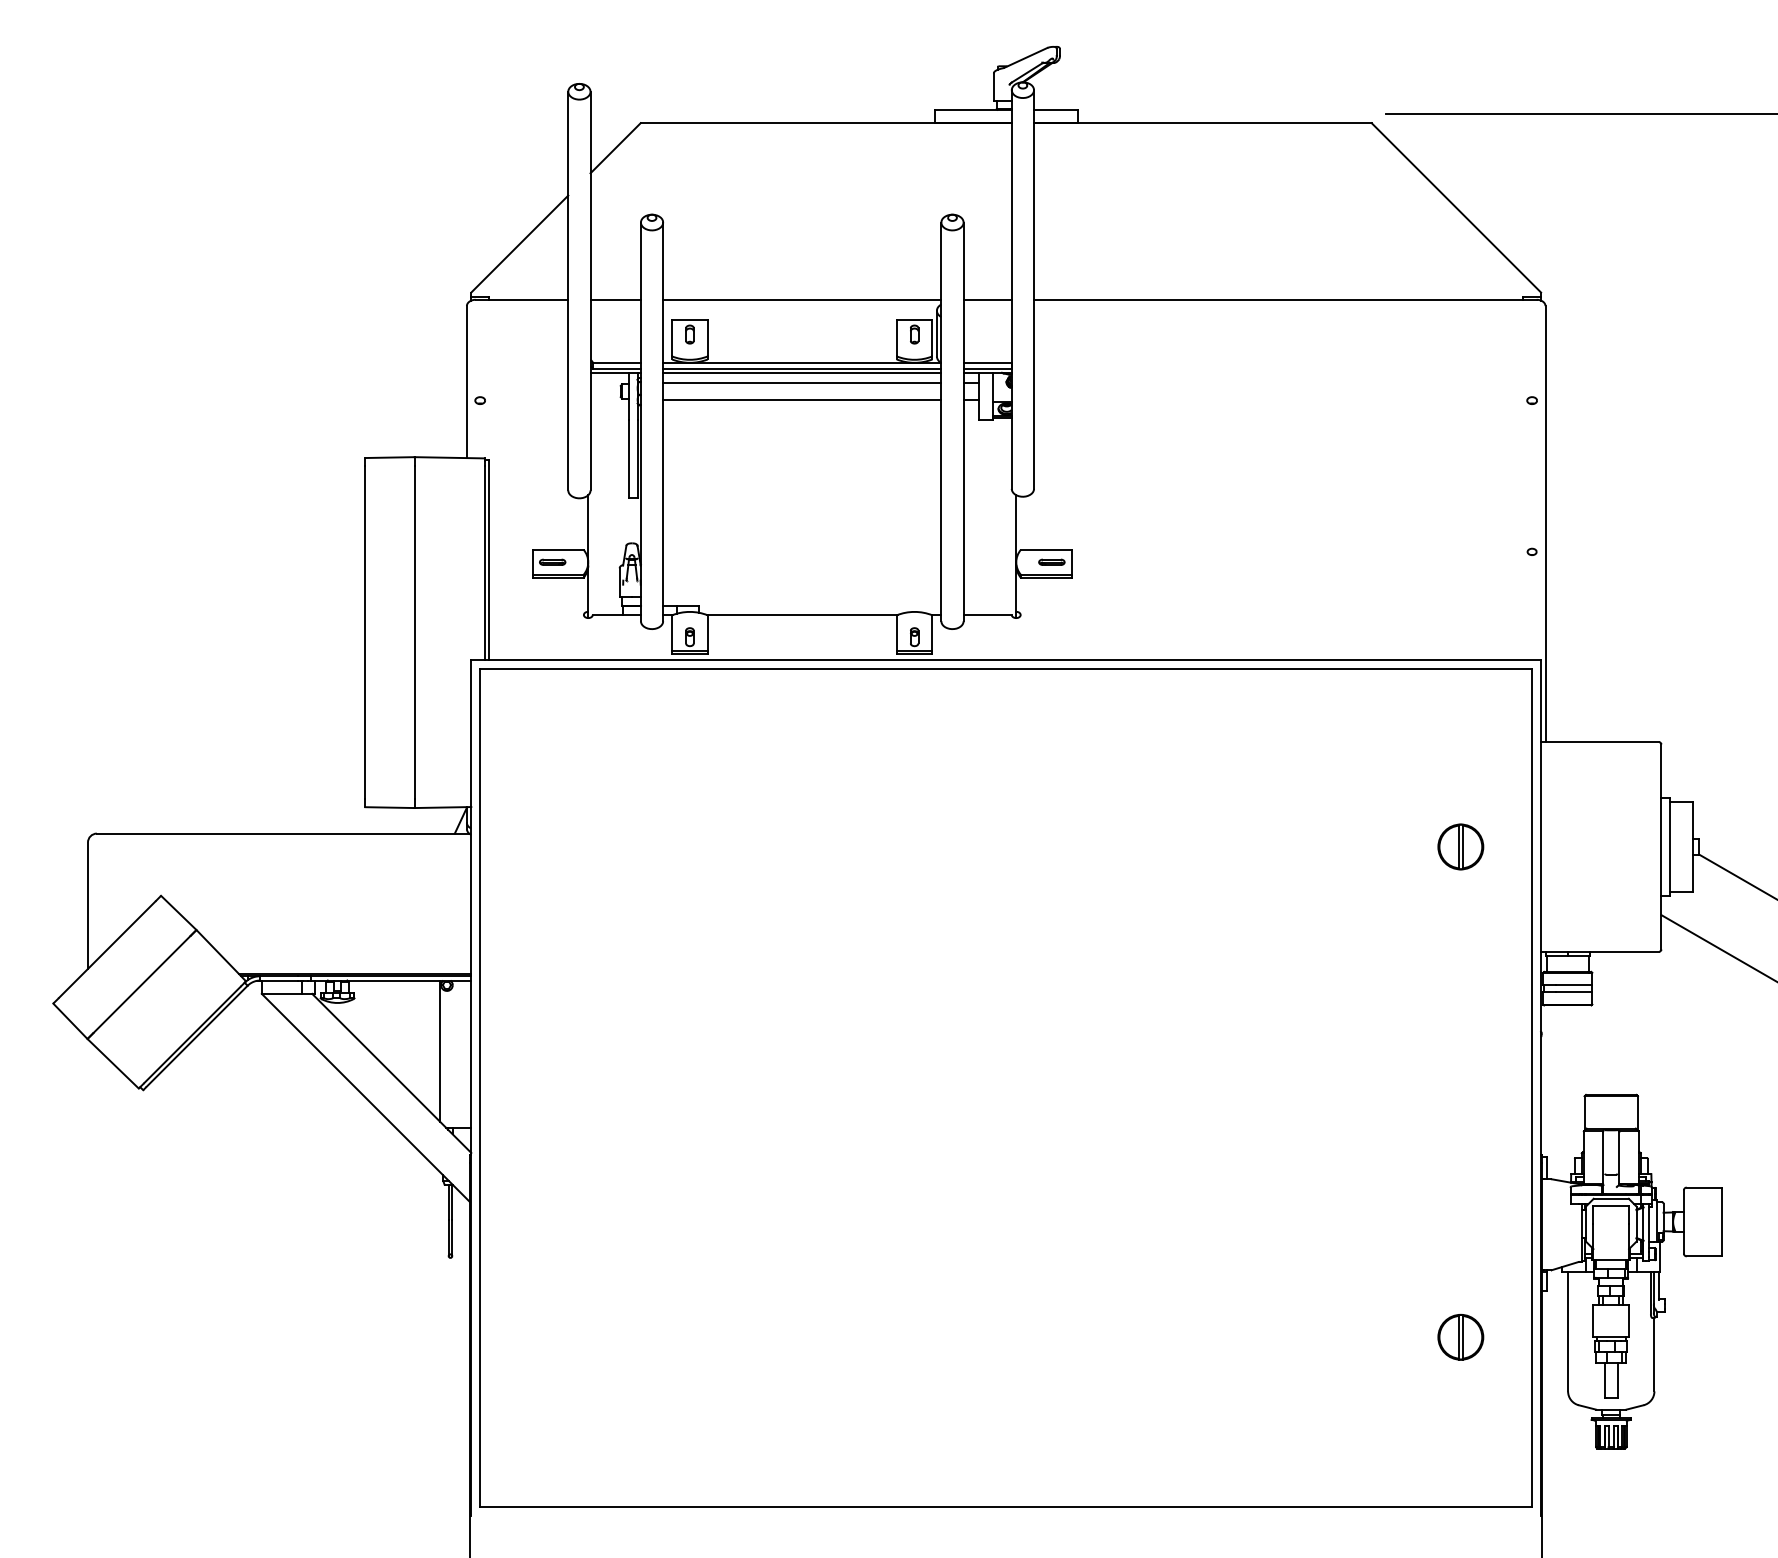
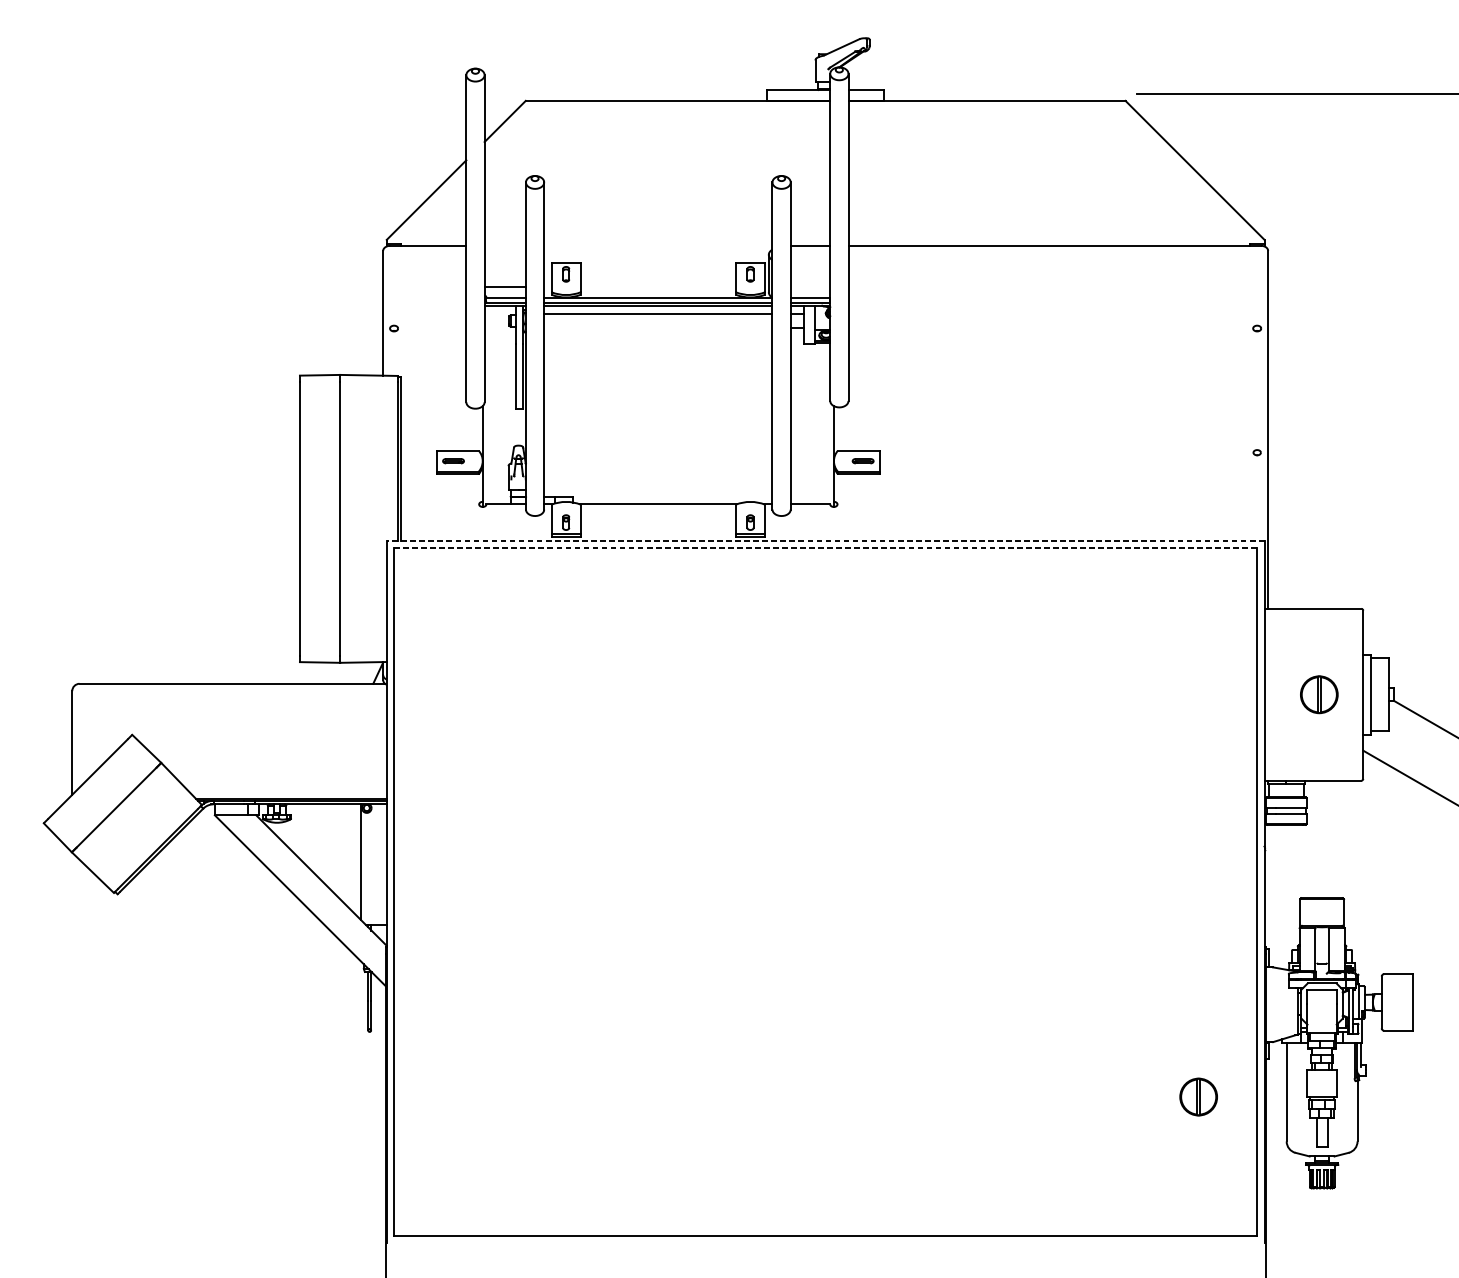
line: (615, 299) -> (505, 286), moved
line: (802, 299) -> (658, 245), removed
line: (802, 399) -> (658, 327), removed
line: (1006, 659) -> (825, 540), solid -> dashed
line: (1006, 668) -> (825, 548), solid -> dashed
part: (1460, 846) -> (1319, 694), moved

